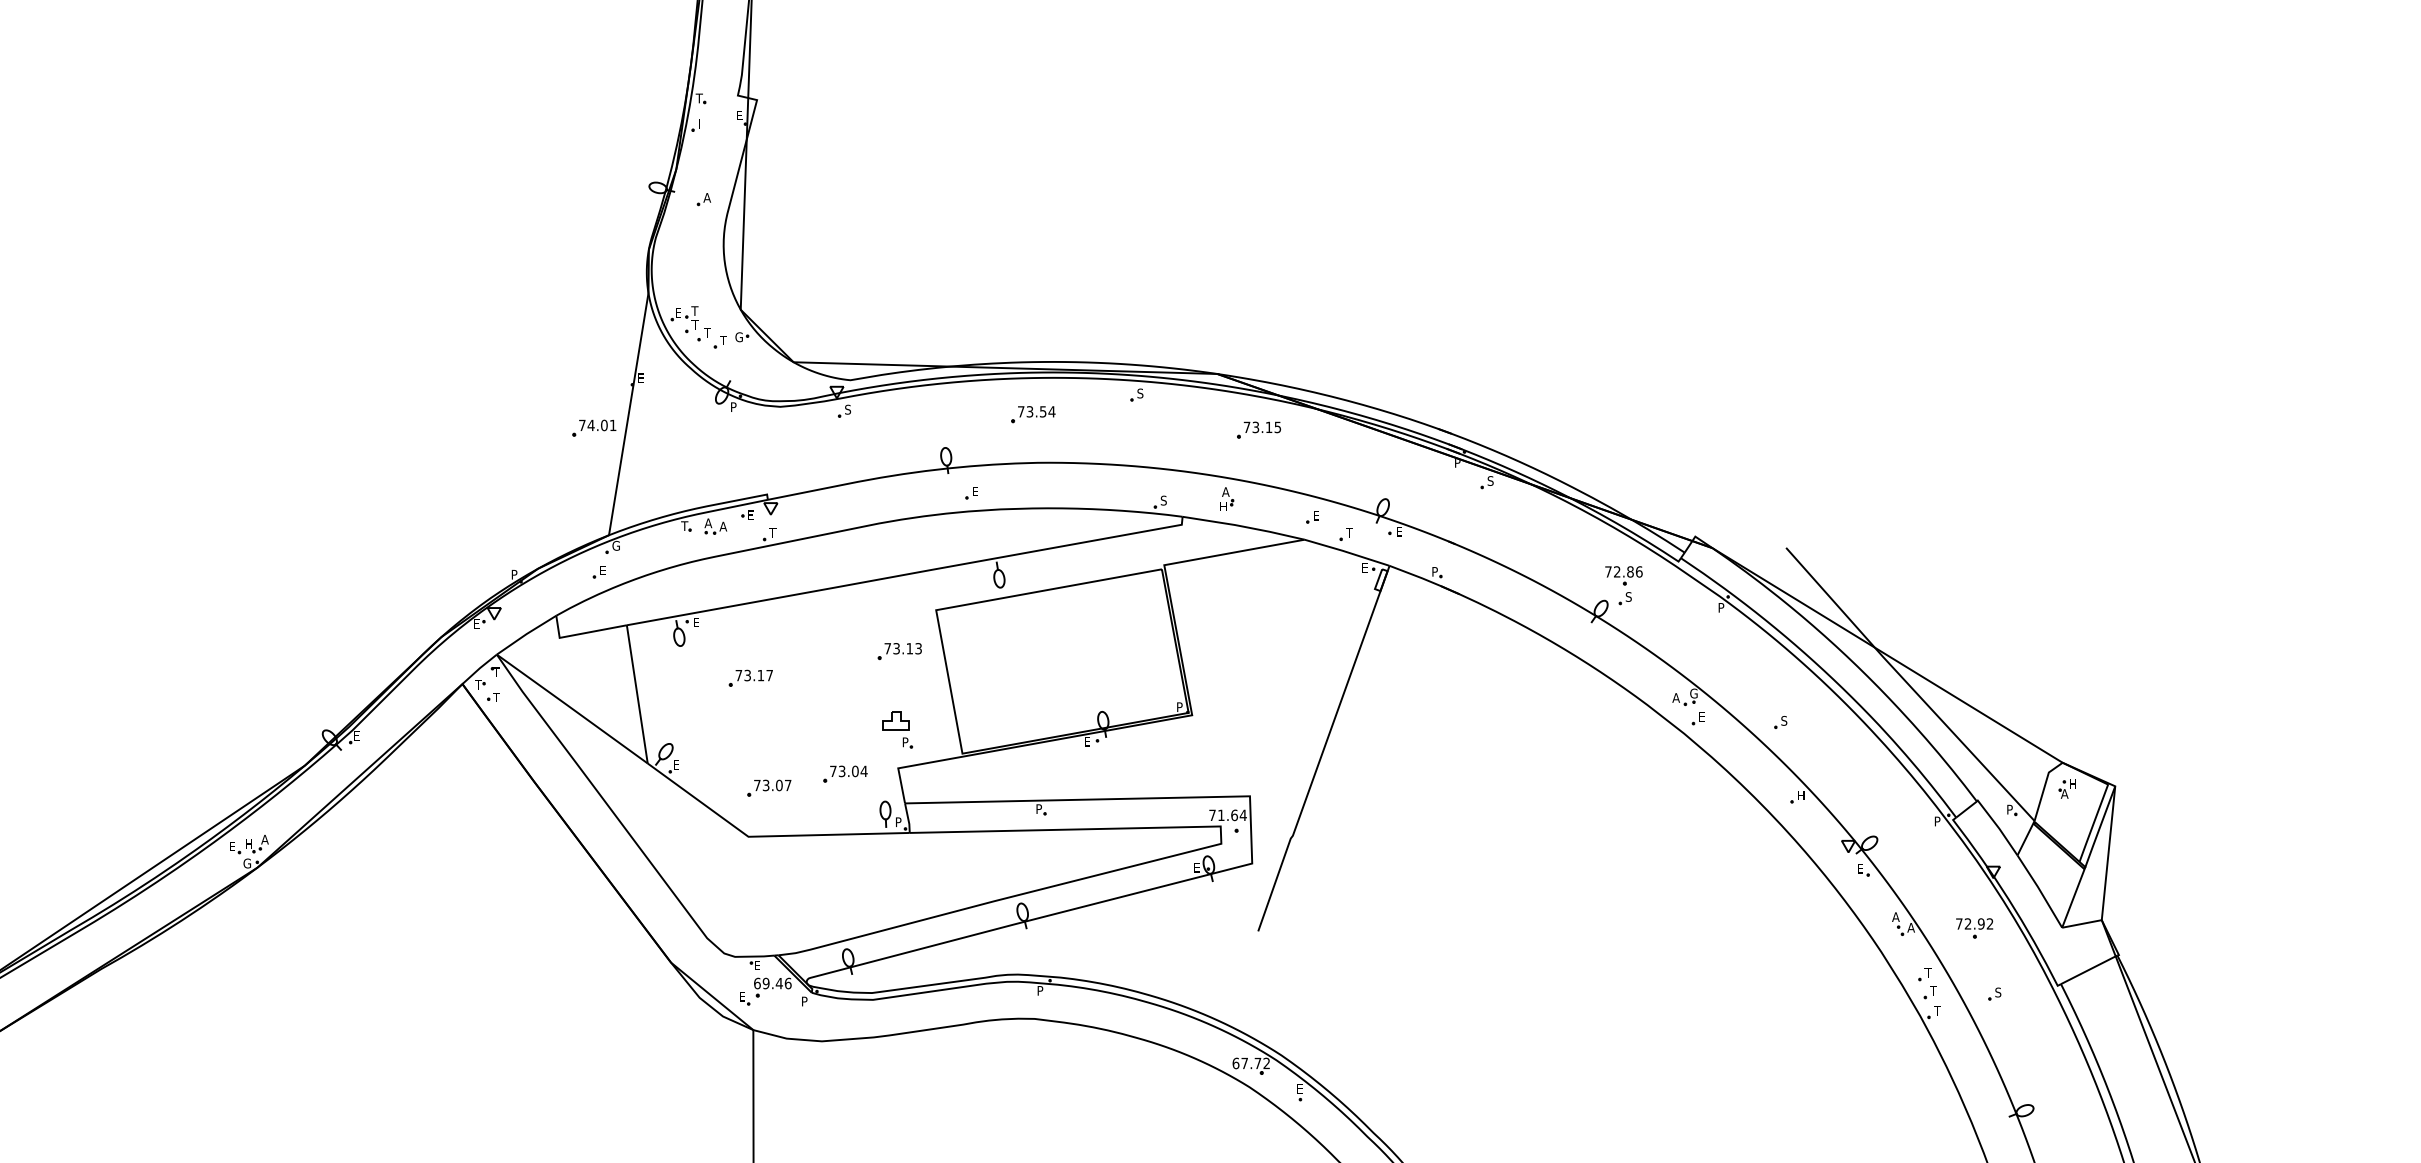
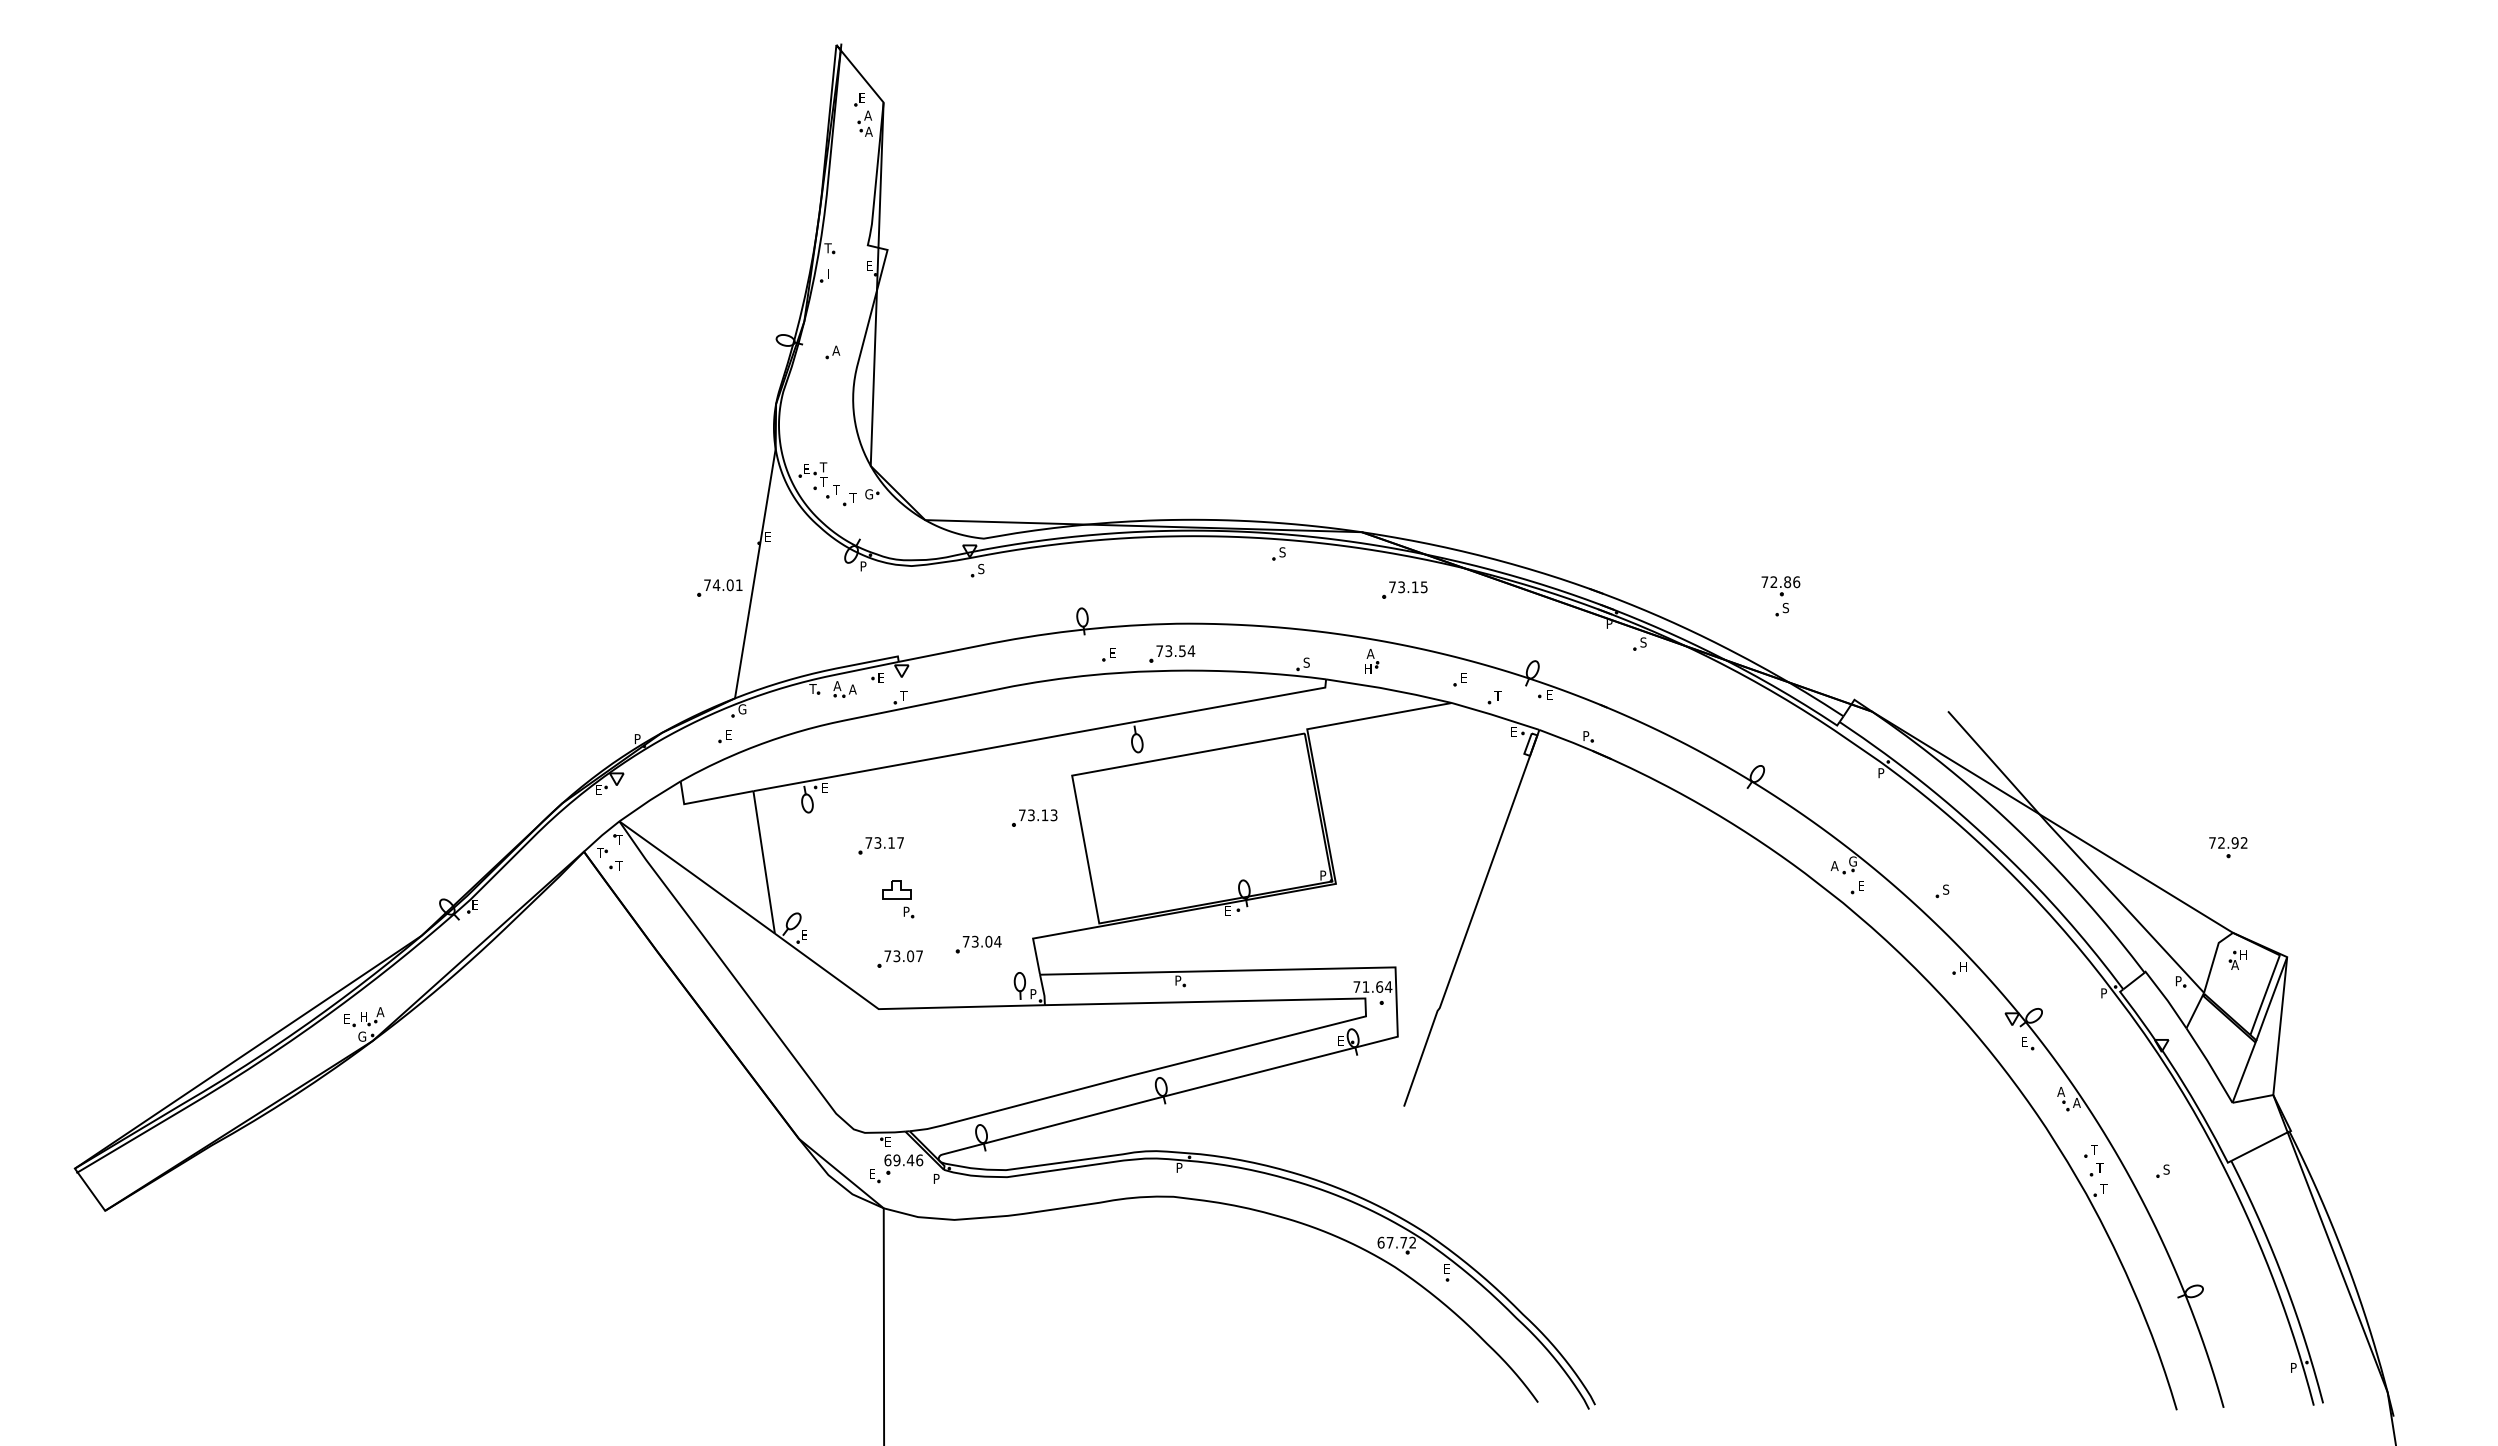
part: (1033, 414) -> (1172, 653), moved
part: (1623, 585) -> (1780, 596), moved
part: (897, 730) -> (898, 899), moved
part: (1974, 928) -> (2228, 847), moved

